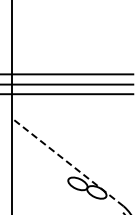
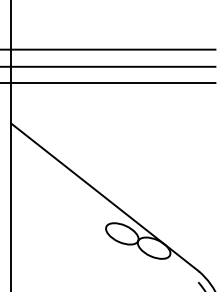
line: (67, 161) -> (104, 196), dashed -> solid

